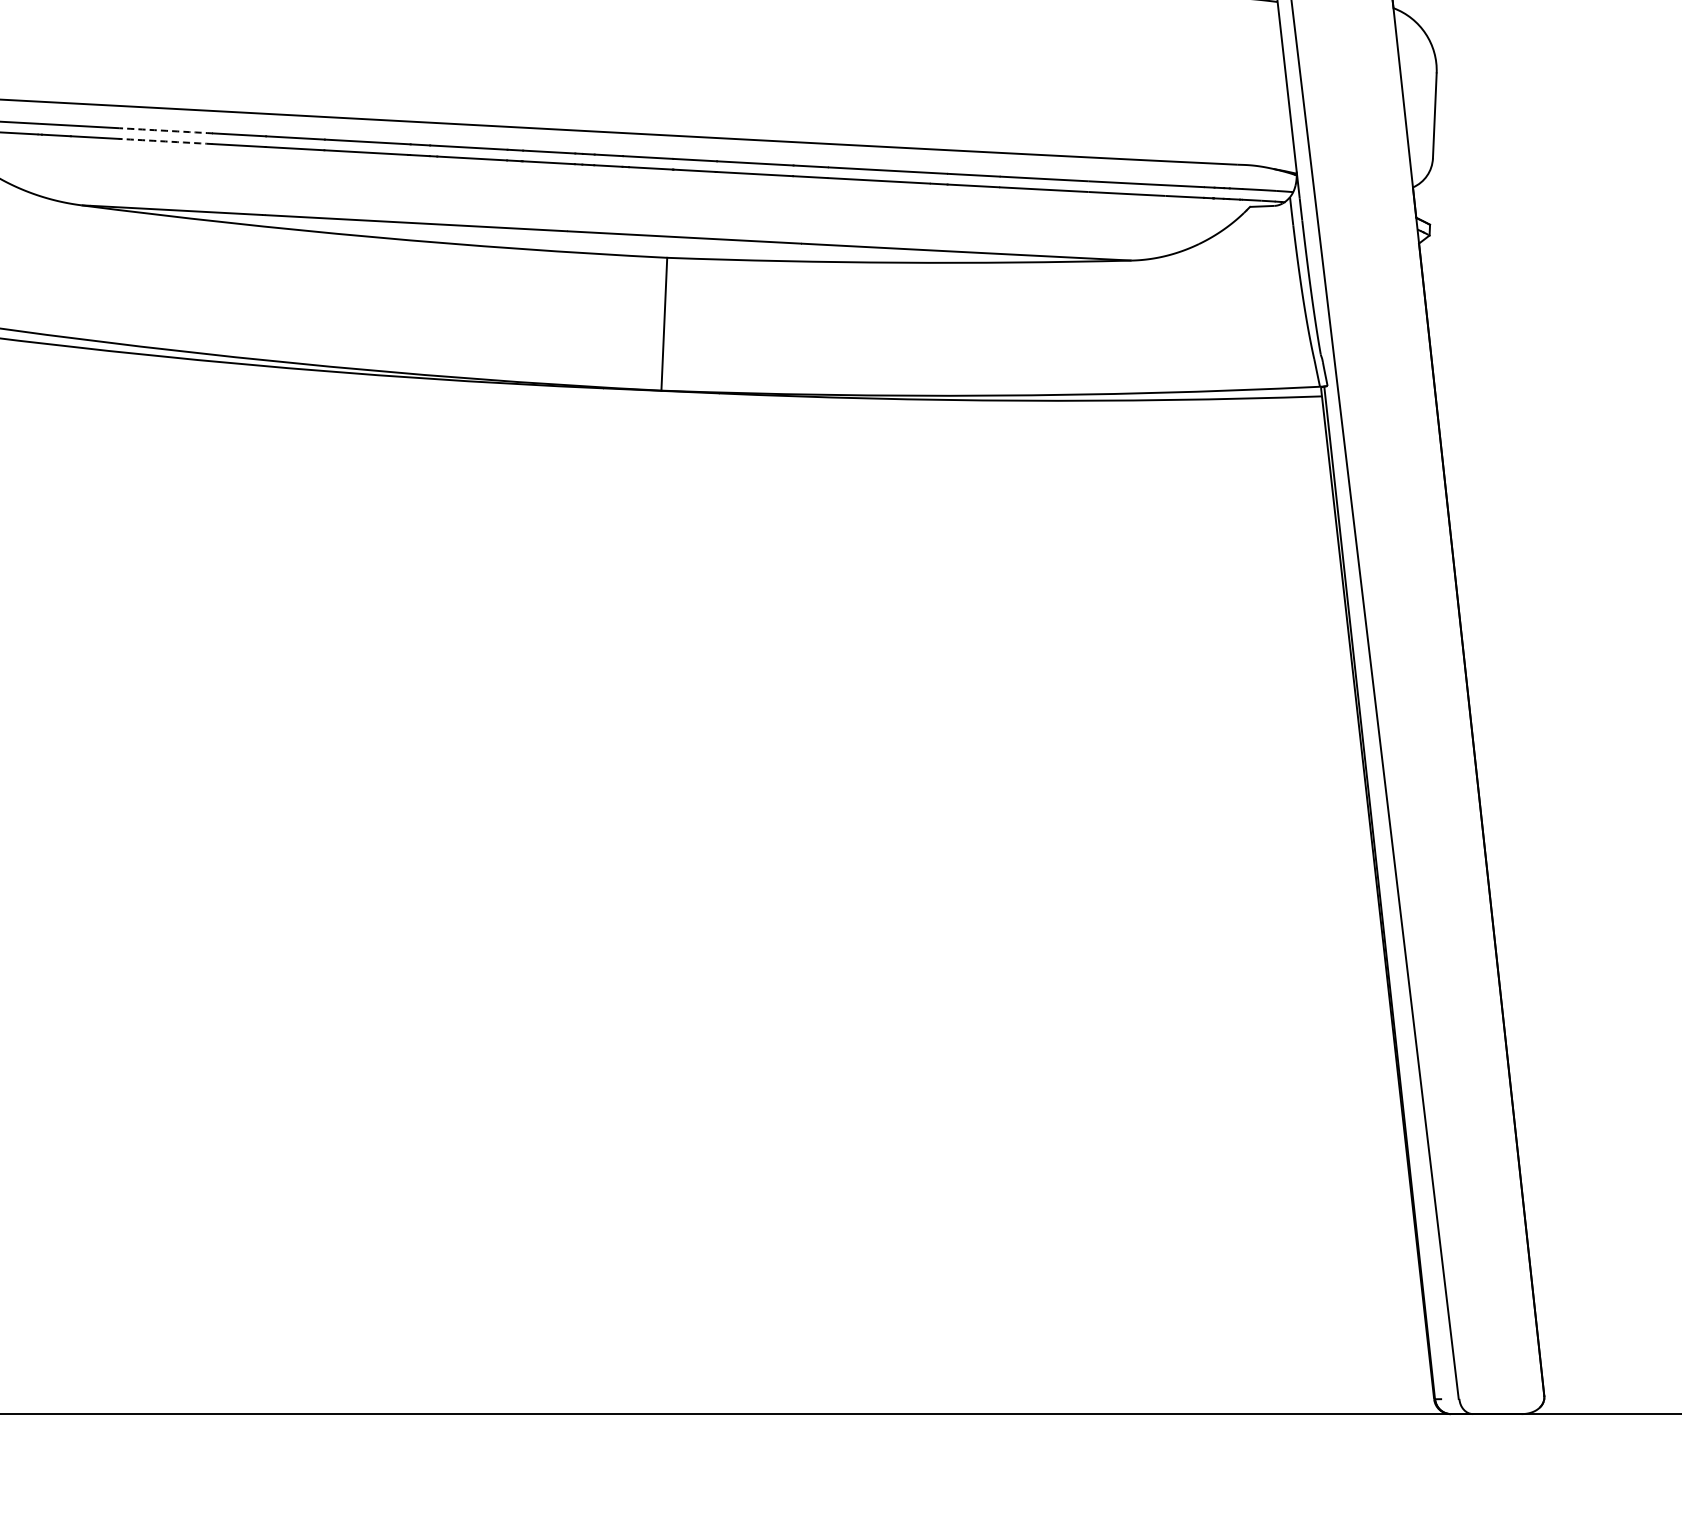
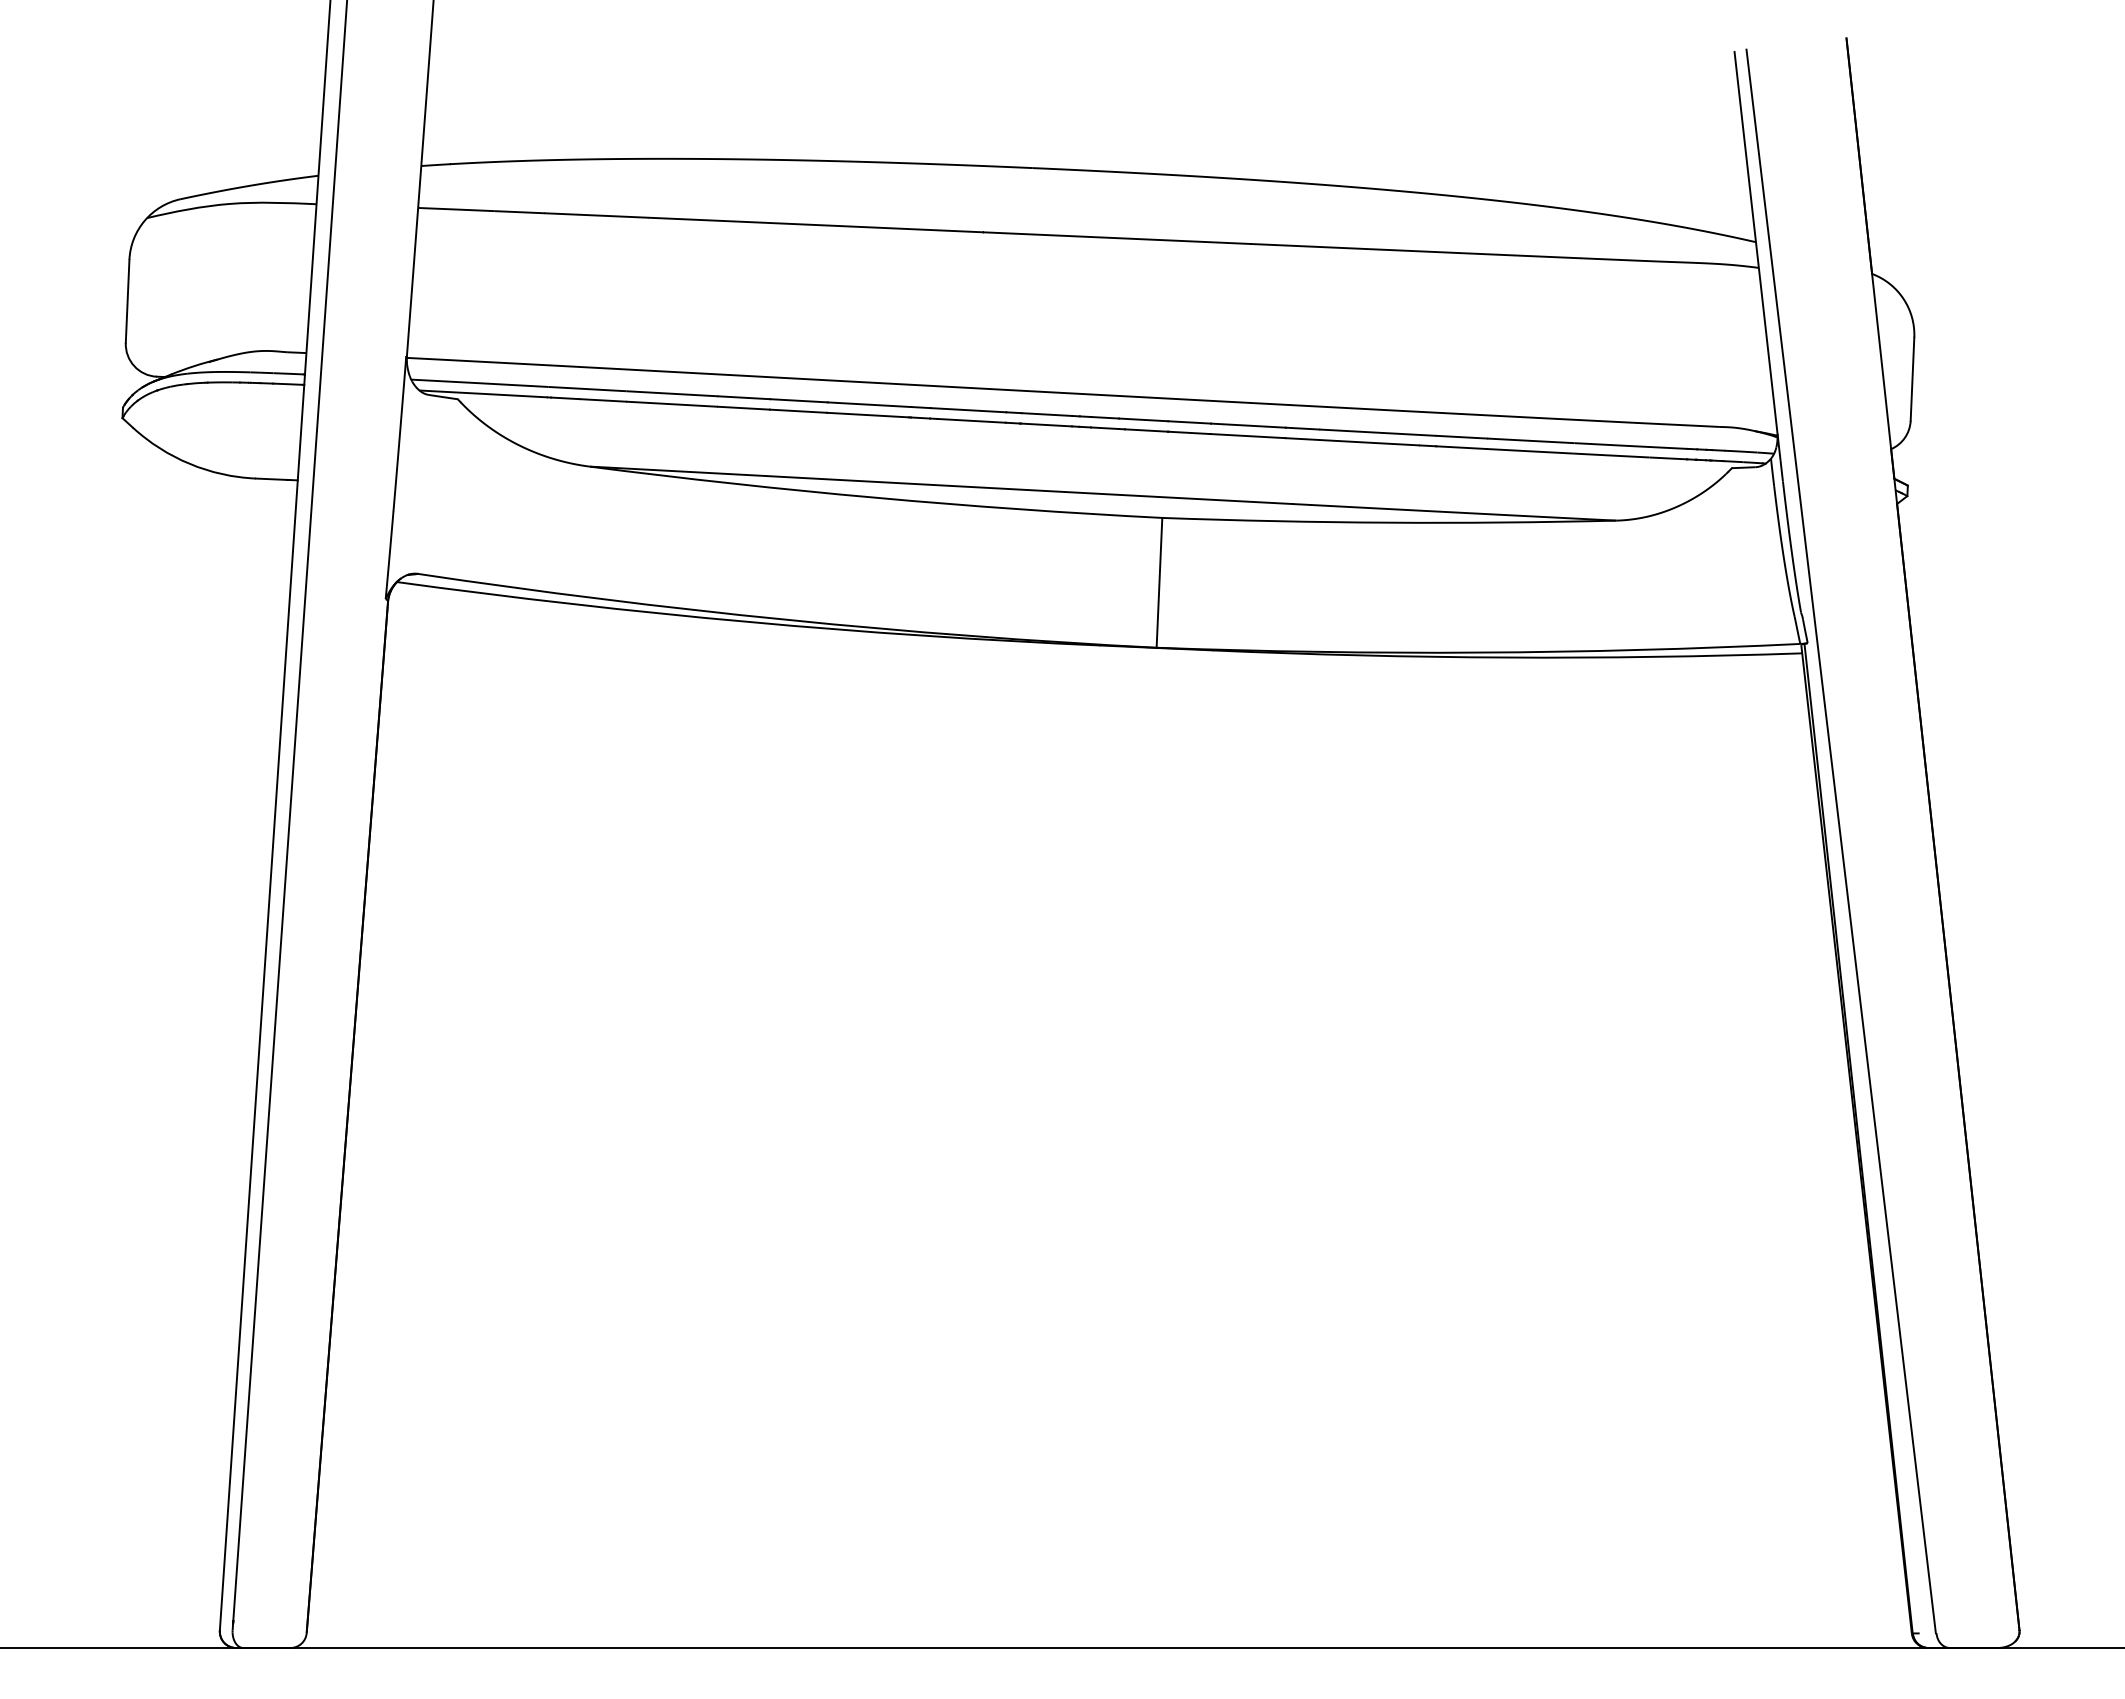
arc: (166, 130) -> (672, 393), dashed -> solid
arc: (166, 141) -> (672, 404), dashed -> solid

